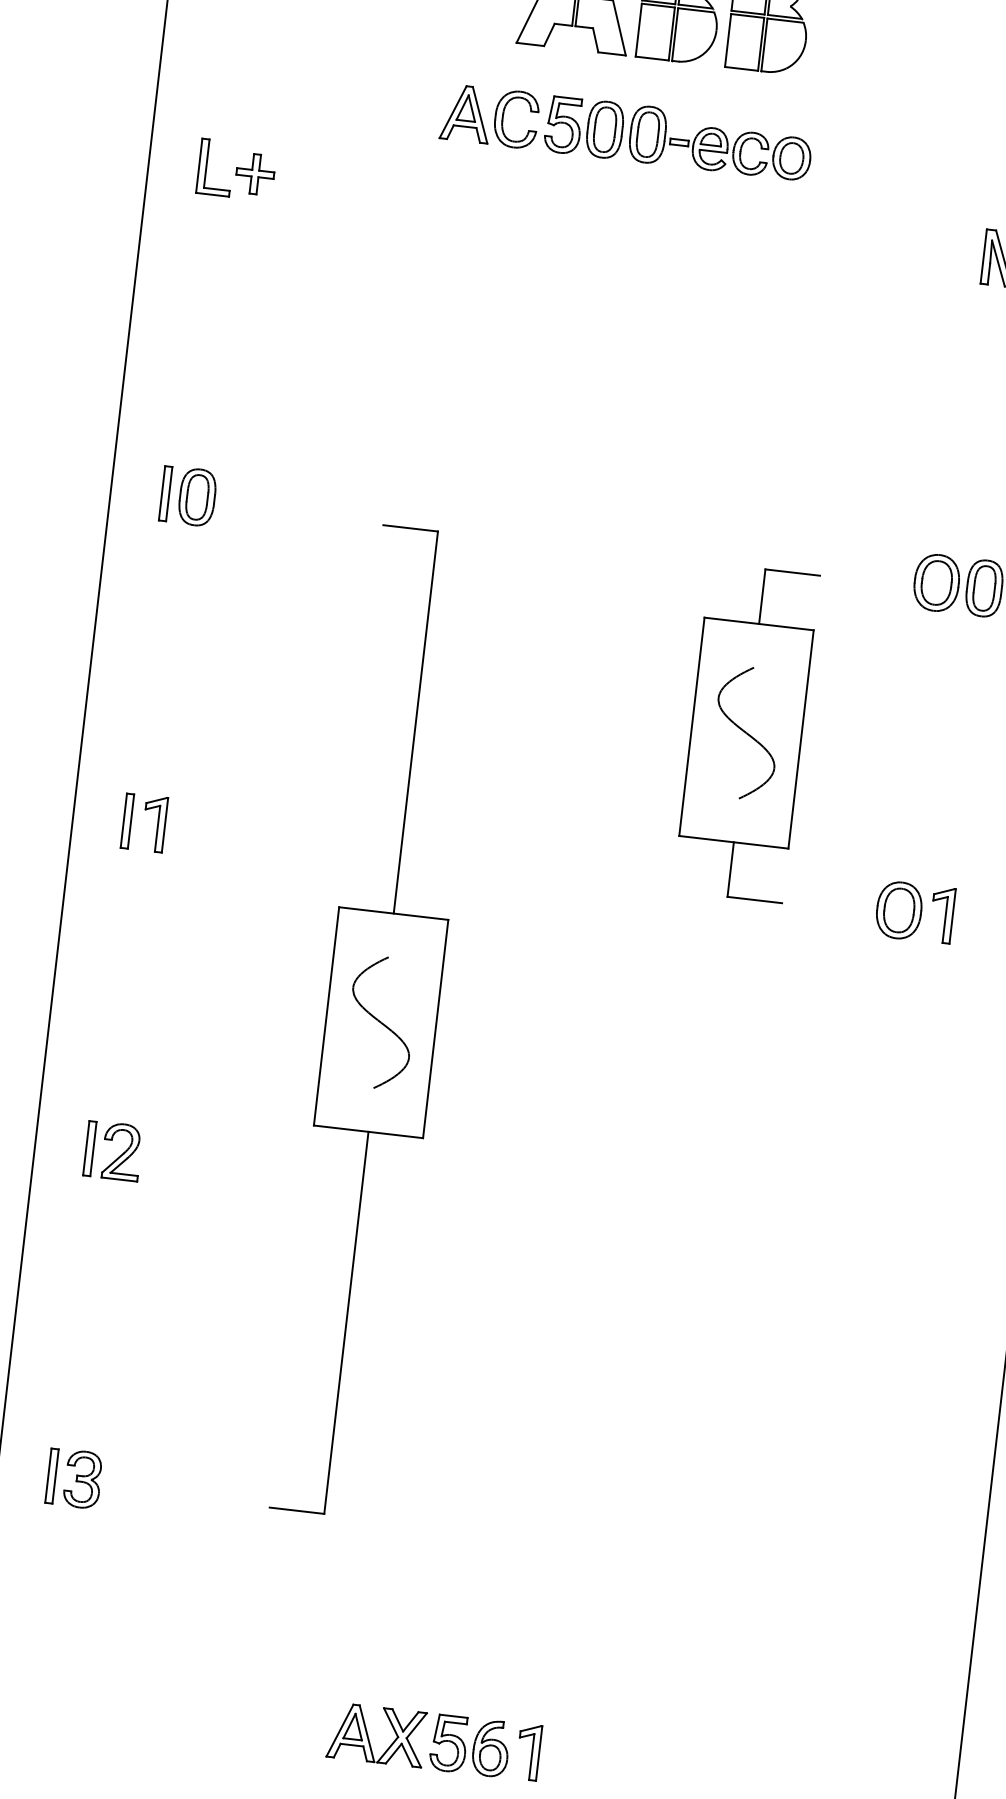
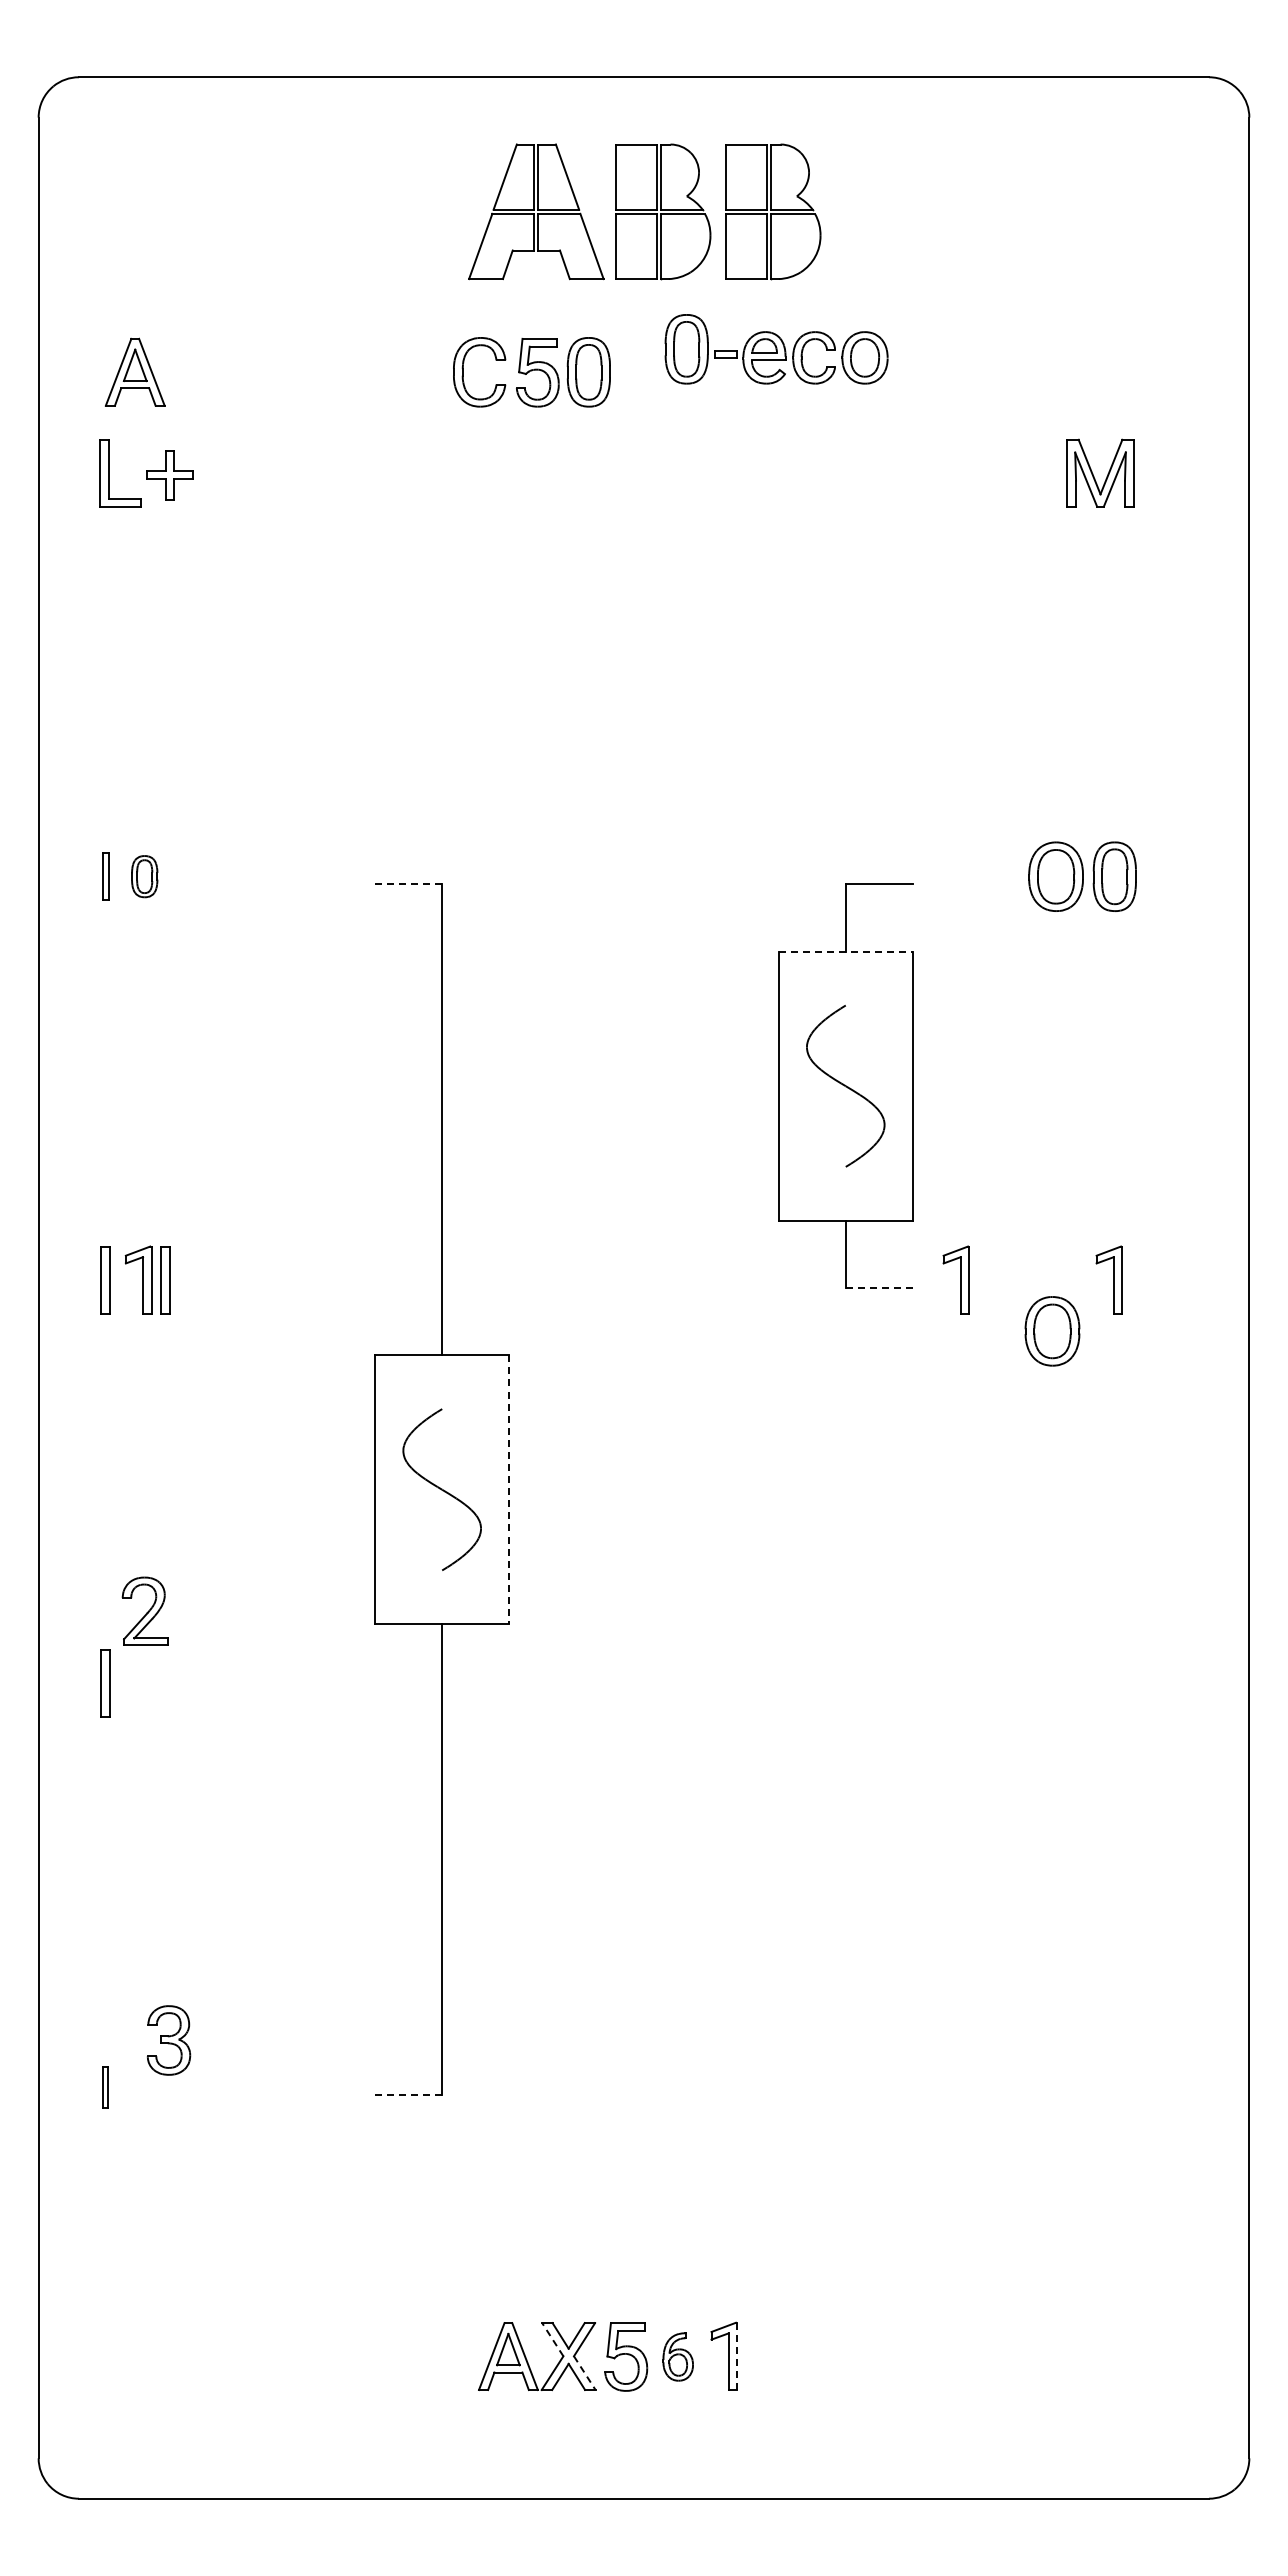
part: (466, 113) -> (134, 371), moved
part: (720, 143) -> (776, 349), moved
part: (165, 493) -> (105, 876), size x0.7
part: (197, 497) -> (144, 876), size x0.6
line: (410, 528) -> (408, 884), solid -> dashed
line: (759, 623) -> (846, 951), solid -> dashed
part: (176, 826) -> (165, 1280), added
line: (754, 900) -> (879, 1288), solid -> dashed
part: (817, 900) -> (955, 1279), added
part: (899, 910) -> (1052, 1331), moved
line: (435, 1028) -> (509, 1489), solid -> dashed
part: (121, 1151) -> (144, 1610), moved
part: (51, 1476) -> (105, 2087), size x0.6
part: (83, 1479) -> (169, 2040), moved
line: (296, 1511) -> (408, 2095), solid -> dashed
line: (390, 1722) -> (552, 2339), solid -> dashed
part: (491, 1748) -> (678, 2356), size x0.7
line: (414, 1753) -> (585, 2373), solid -> dashed
line: (539, 1753) -> (737, 2356), solid -> dashed

